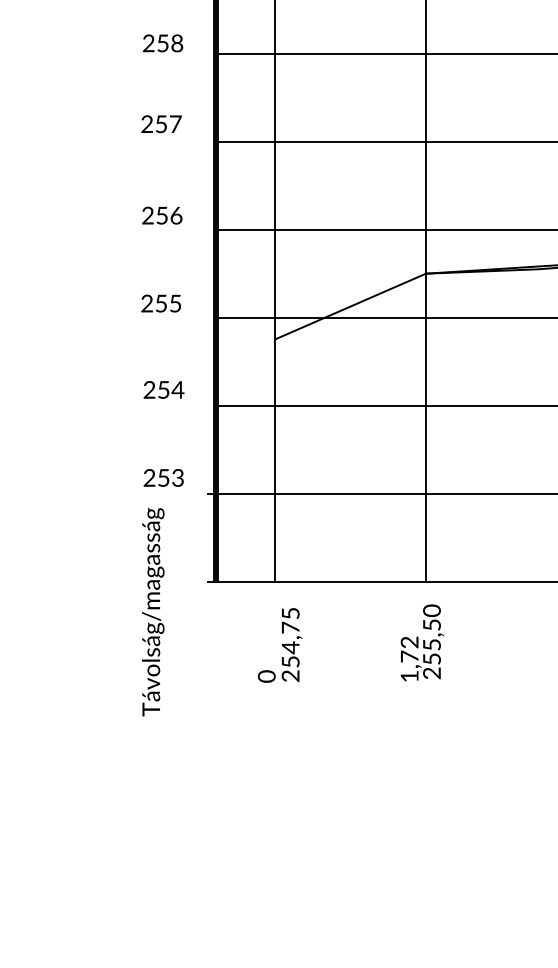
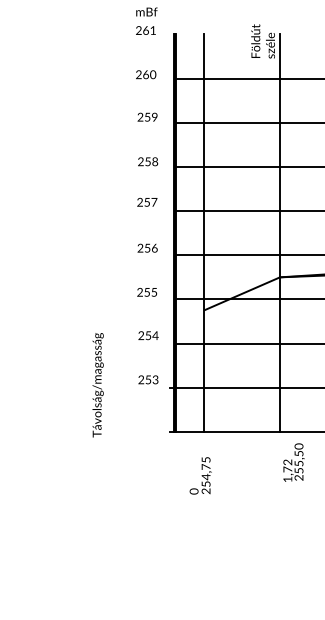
text: (151, 612) -> (97, 385), moved
text: (420, 642) -> (293, 462), moved
text: (279, 644) -> (200, 475), moved

